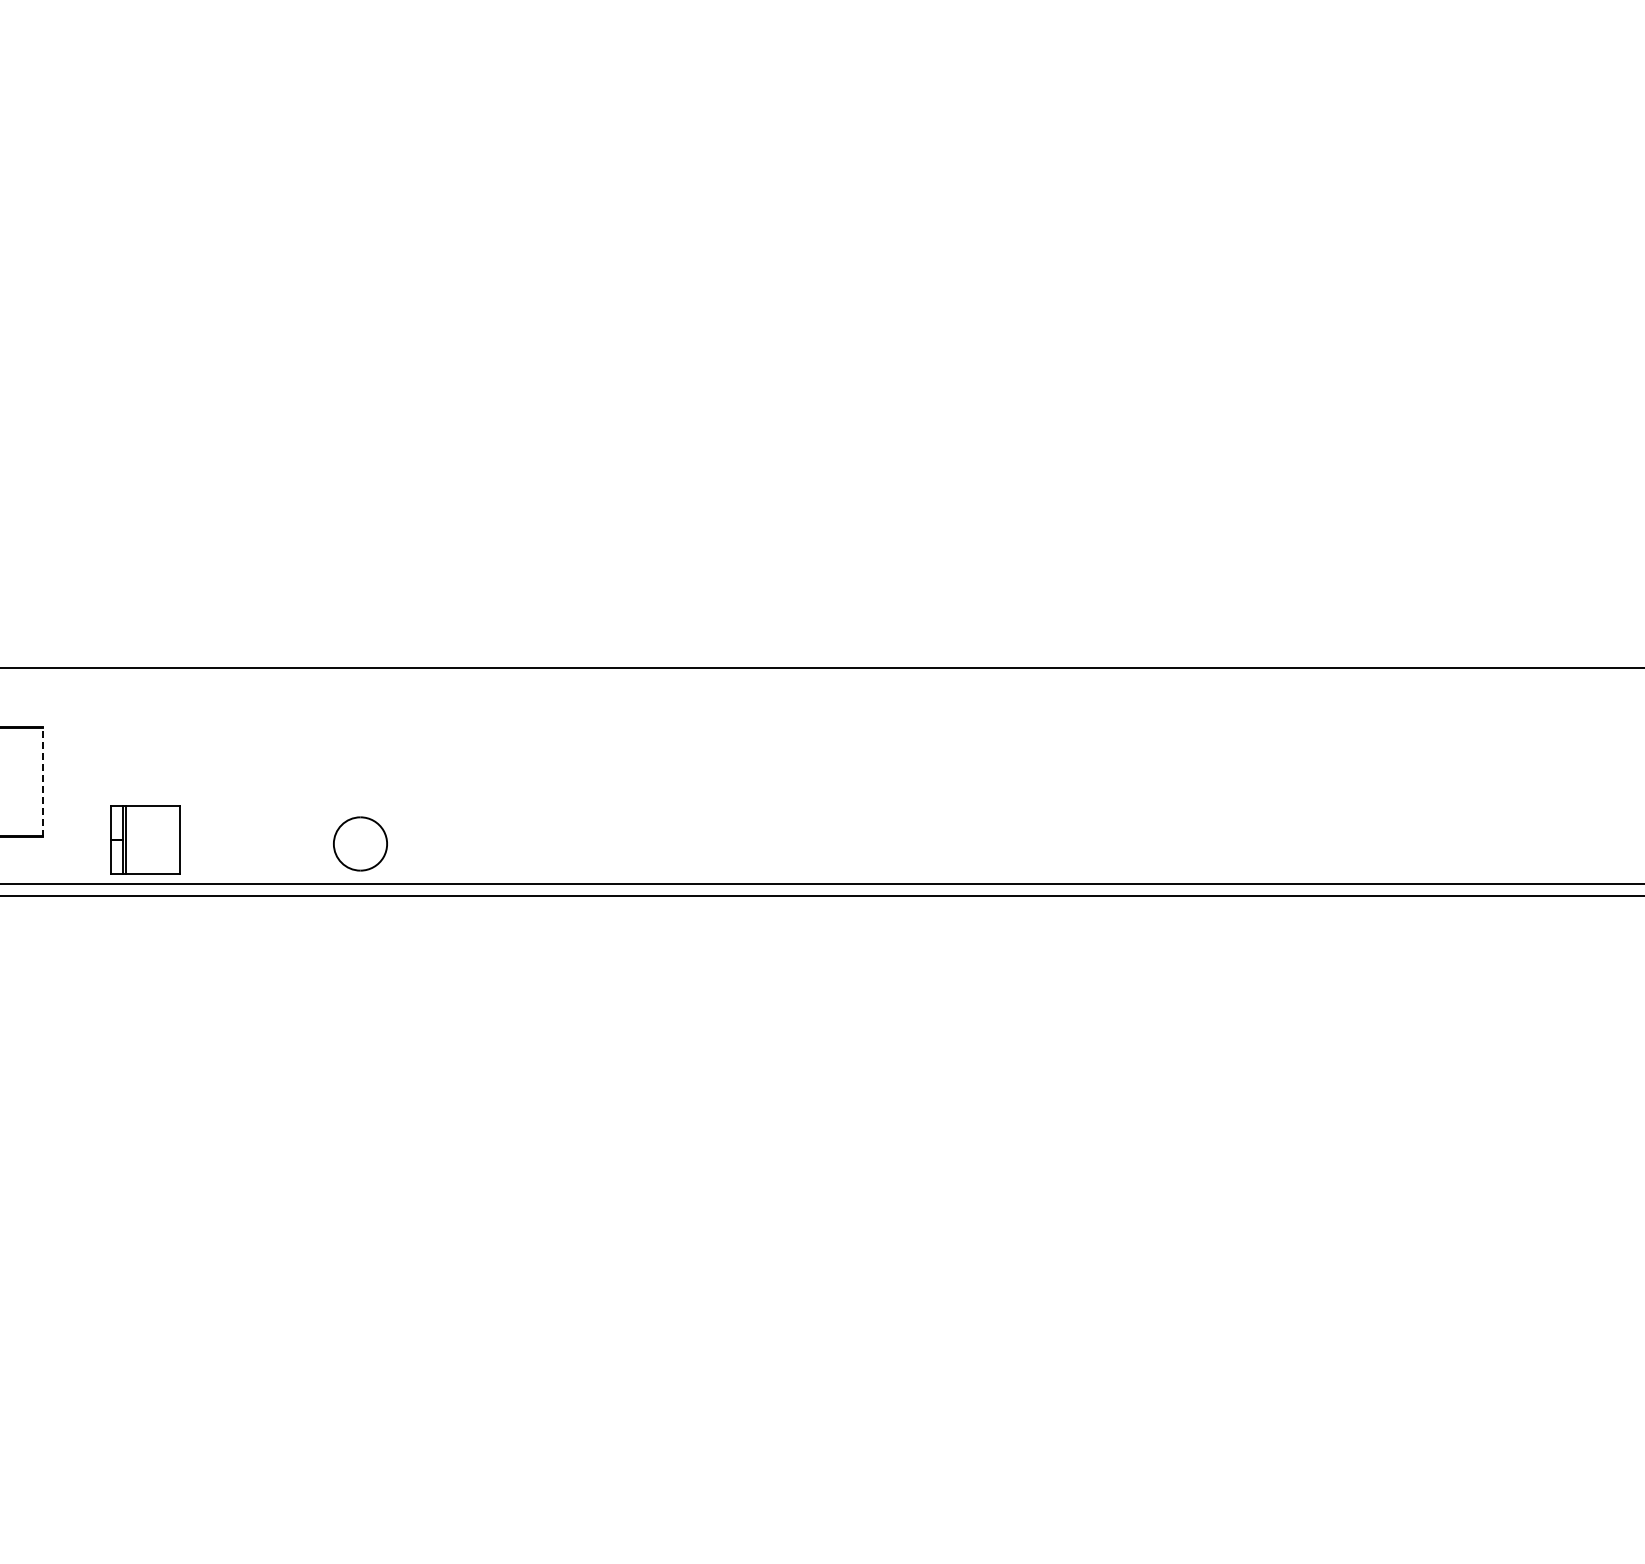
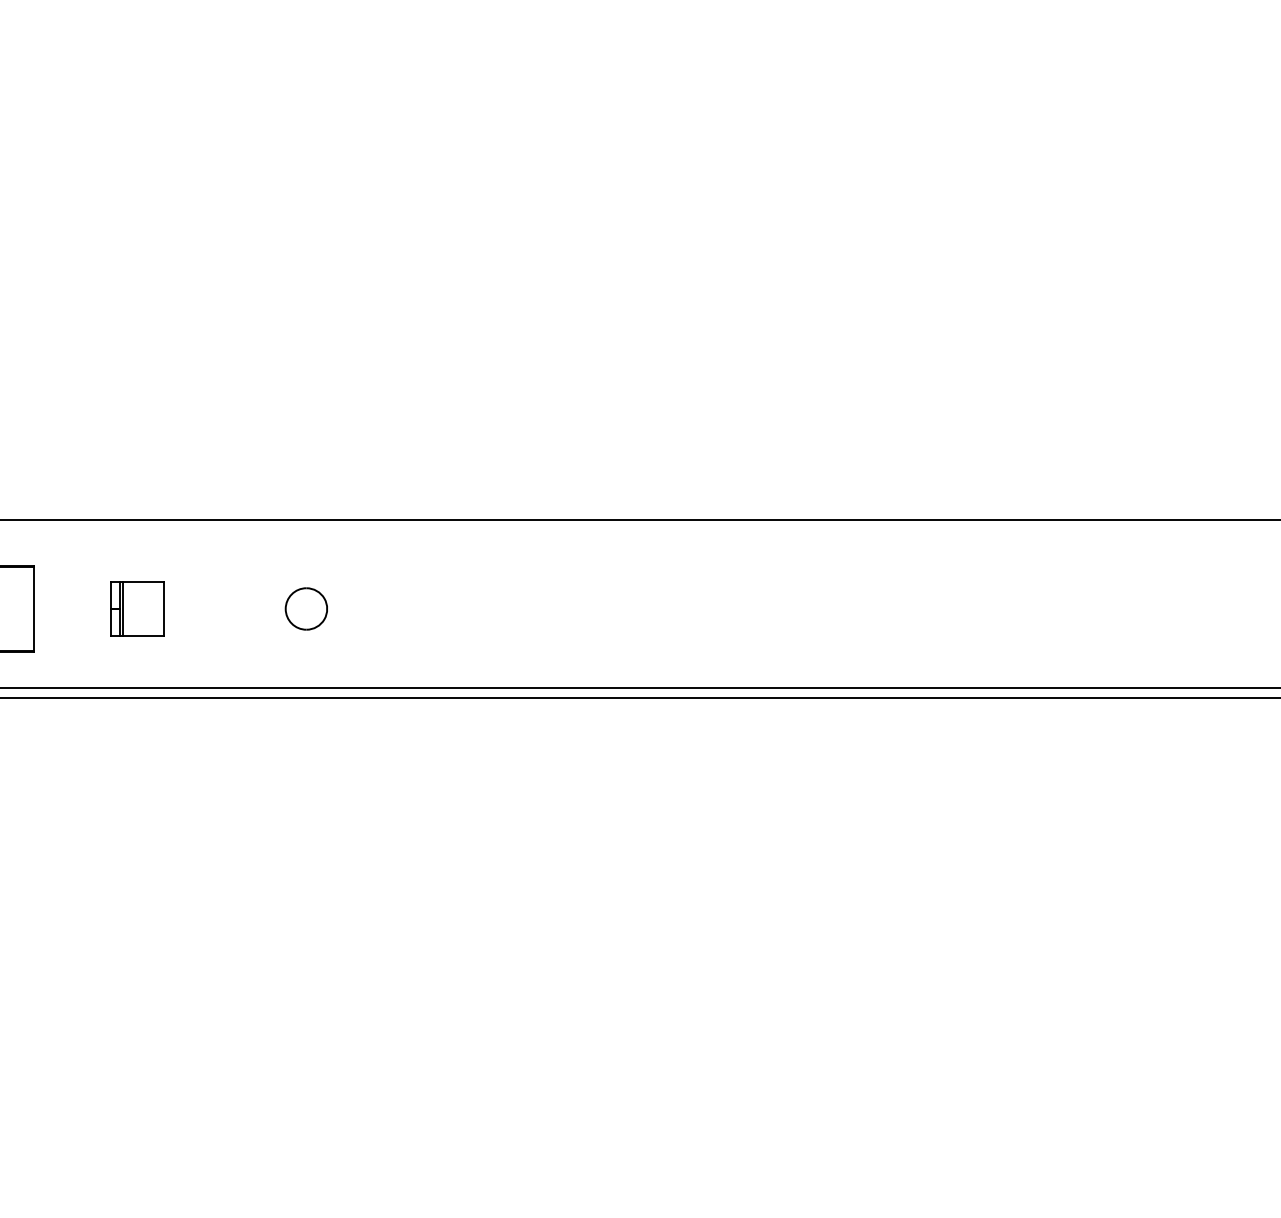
line: (43, 781) -> (33, 608), dashed -> solid
part: (145, 839) -> (137, 608), moved
part: (360, 843) -> (306, 608), moved

